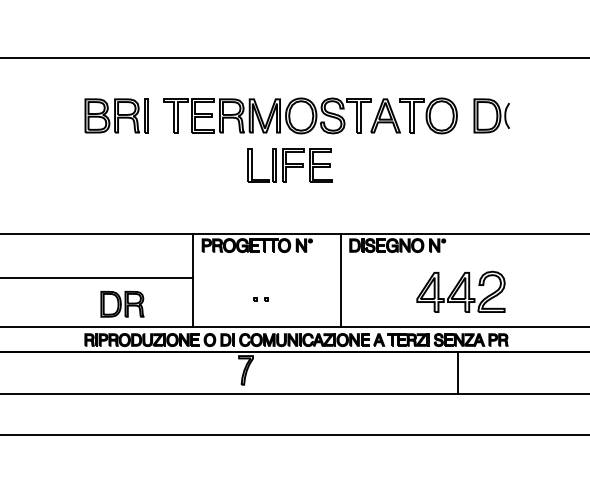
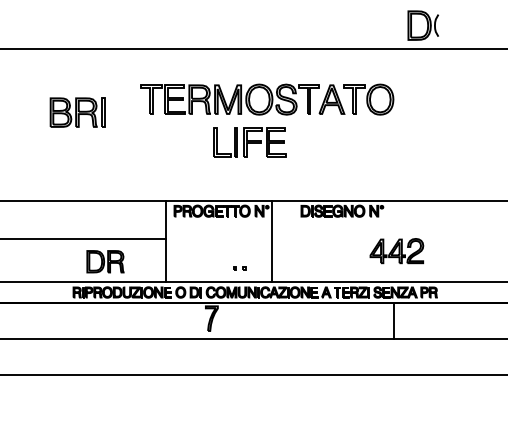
part: (116, 115) -> (77, 112), moved
part: (491, 115) -> (423, 25), moved
line: (340, 279) -> (272, 240), moved
part: (460, 291) -> (396, 250), size x0.7
part: (260, 299) -> (239, 268), moved

